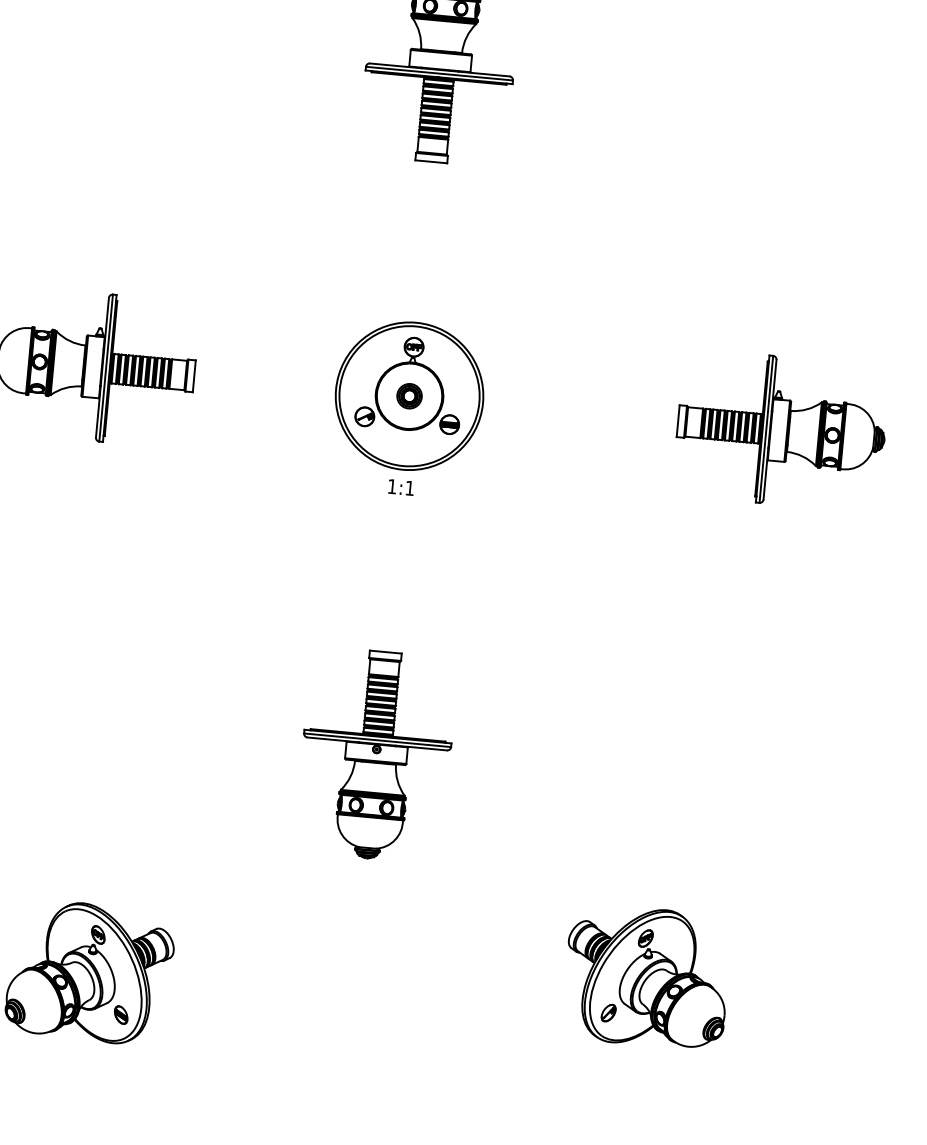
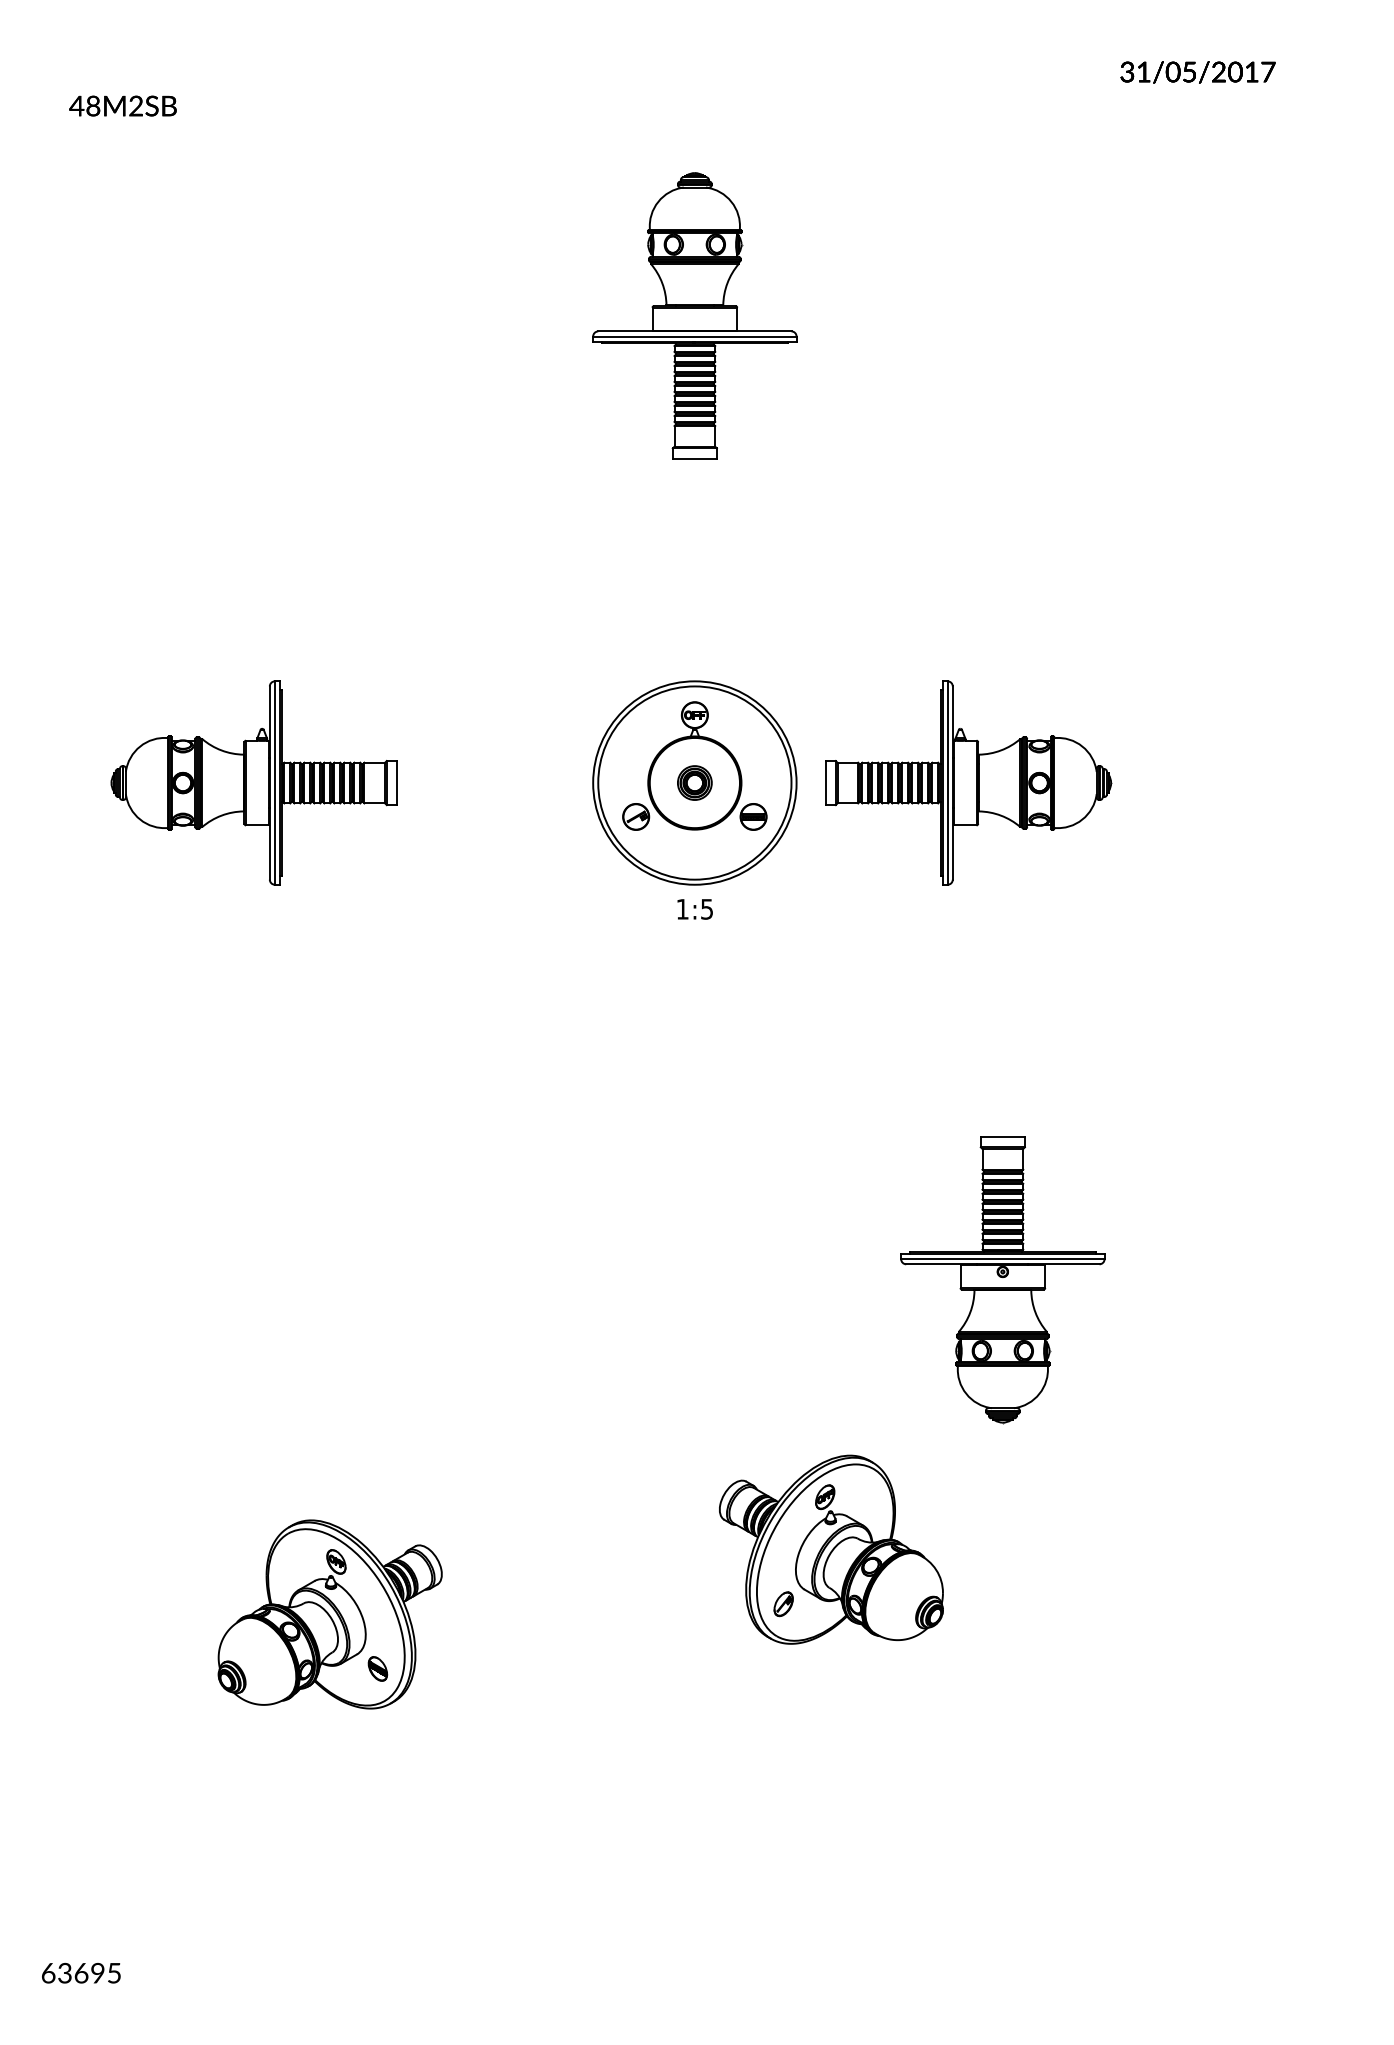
part: (781, 430) -> (968, 782), moved
text: (409, 488) -> (706, 909), 1:1 -> 1:5
part: (375, 755) -> (1002, 1280), moved
part: (646, 976) -> (831, 1549), moved

